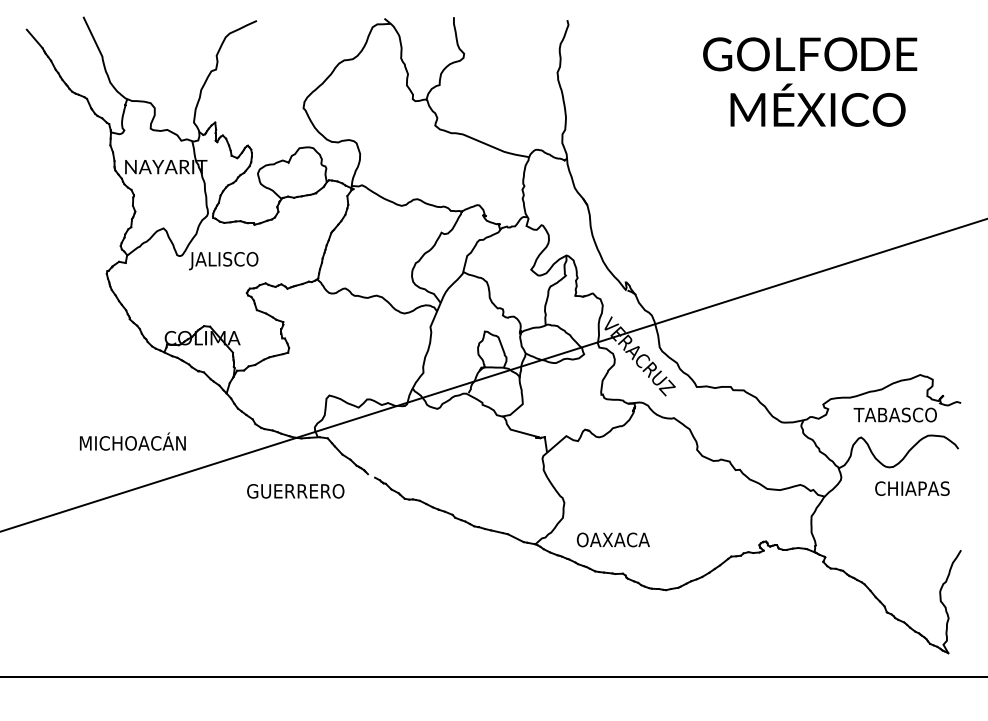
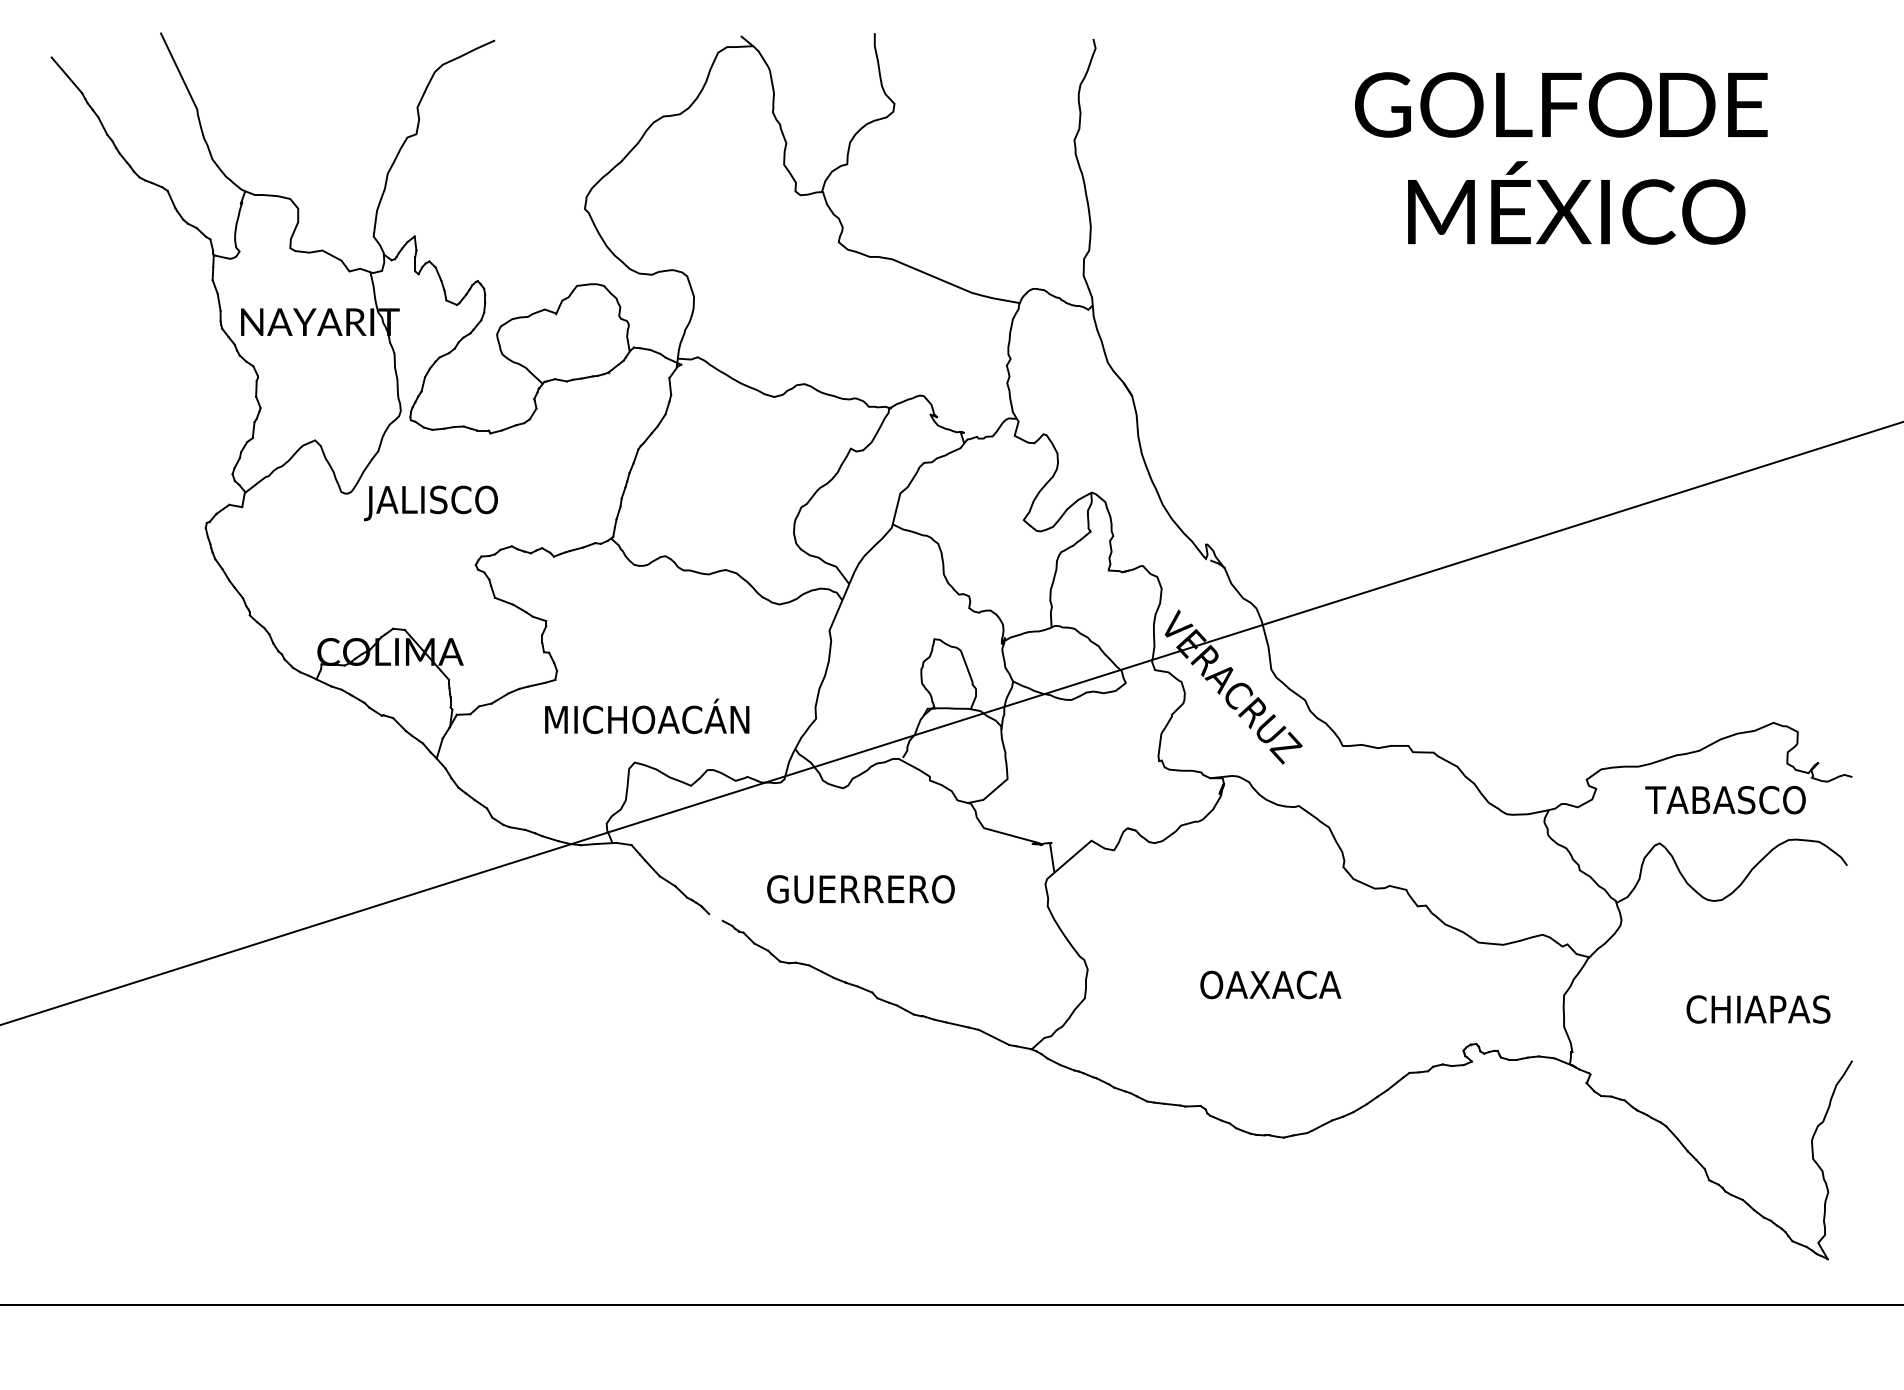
text: (132, 441) -> (646, 716), moved
text: (912, 488) -> (1758, 1009), moved
text: (295, 491) -> (860, 889), moved
text: (612, 539) -> (1269, 984), moved

